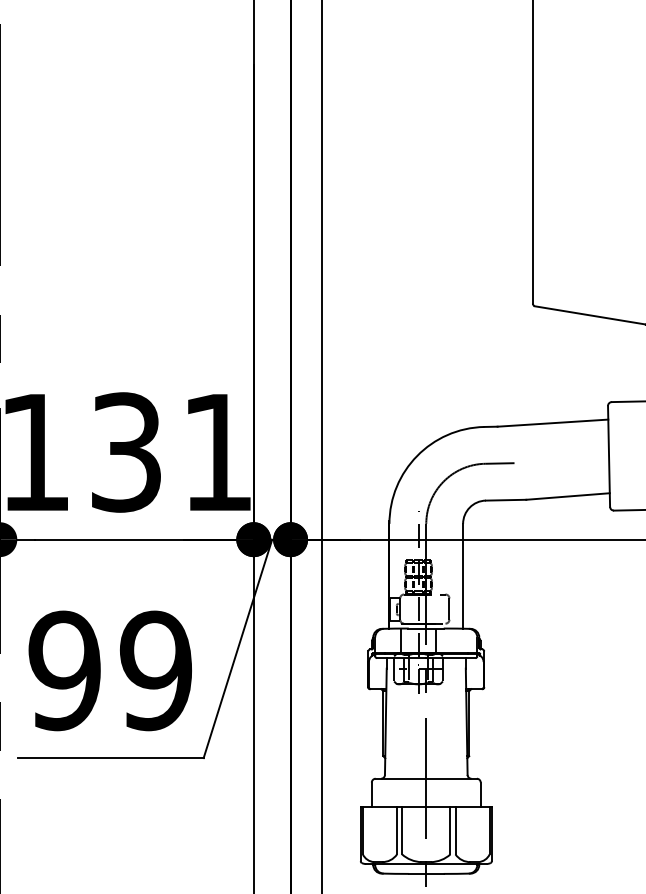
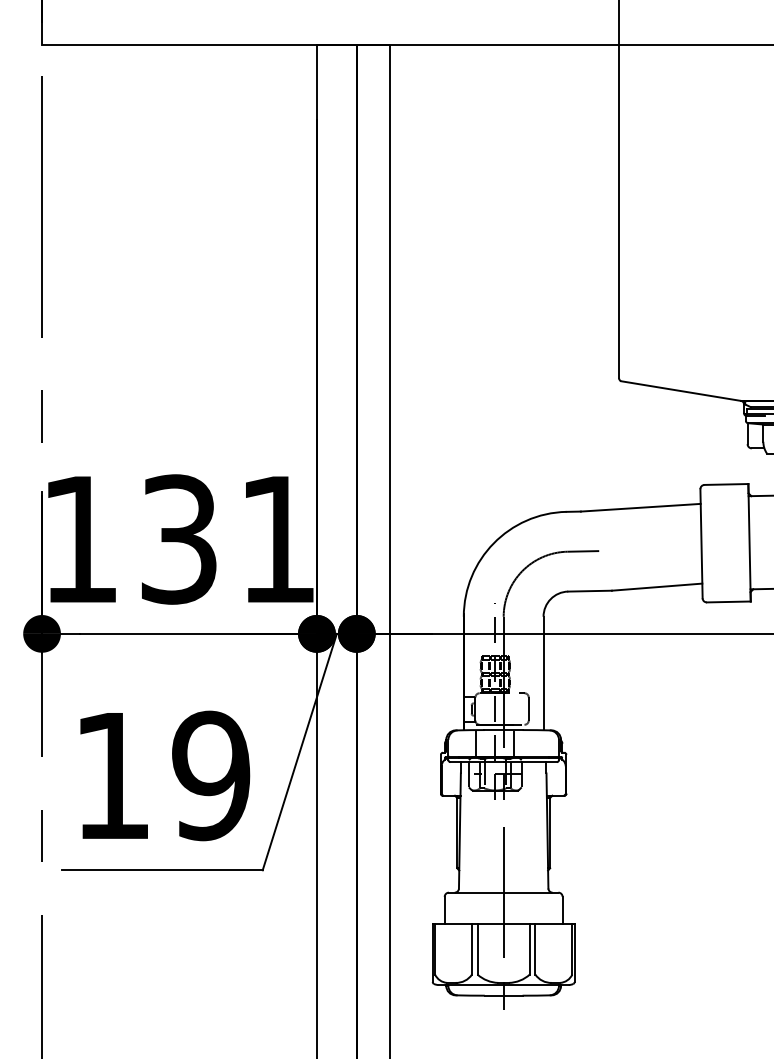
text: (64, 670) -> (112, 775), 99 -> 19

